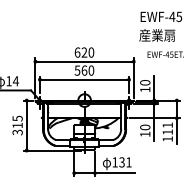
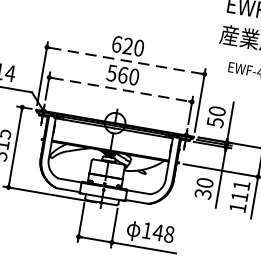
line: (85, 61) -> (127, 60), solid -> dashed
line: (84, 79) -> (120, 89), solid -> dashed
text: (145, 89) -> (215, 122), 10 -> 50
text: (145, 134) -> (203, 194), 10 -> 30
text: (125, 162) -> (163, 233), 131 -> 148

